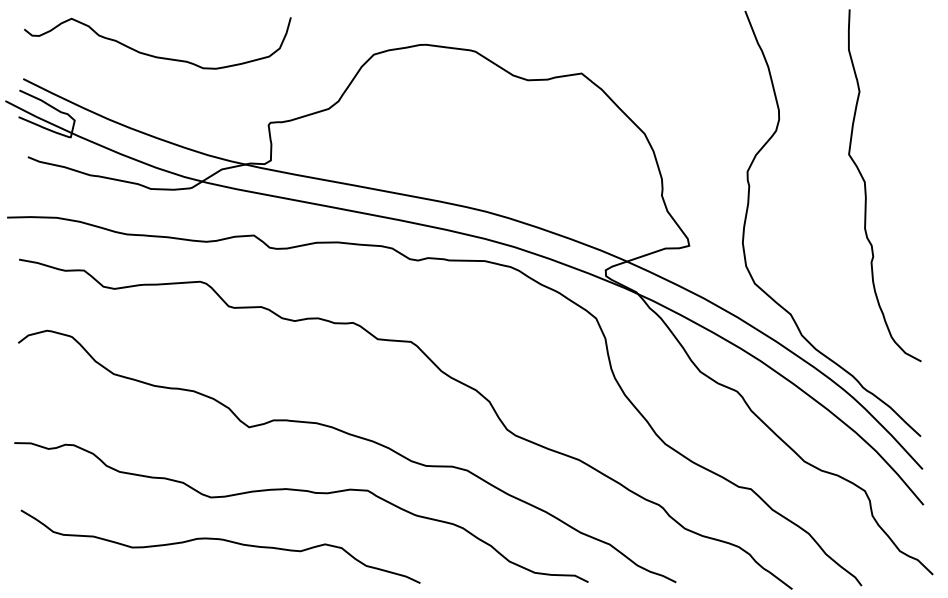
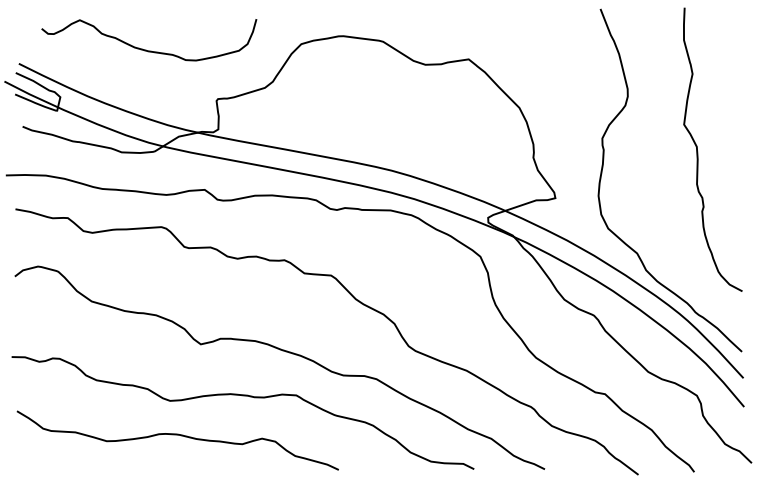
curve: (154, 55) -> (146, 49), moved

